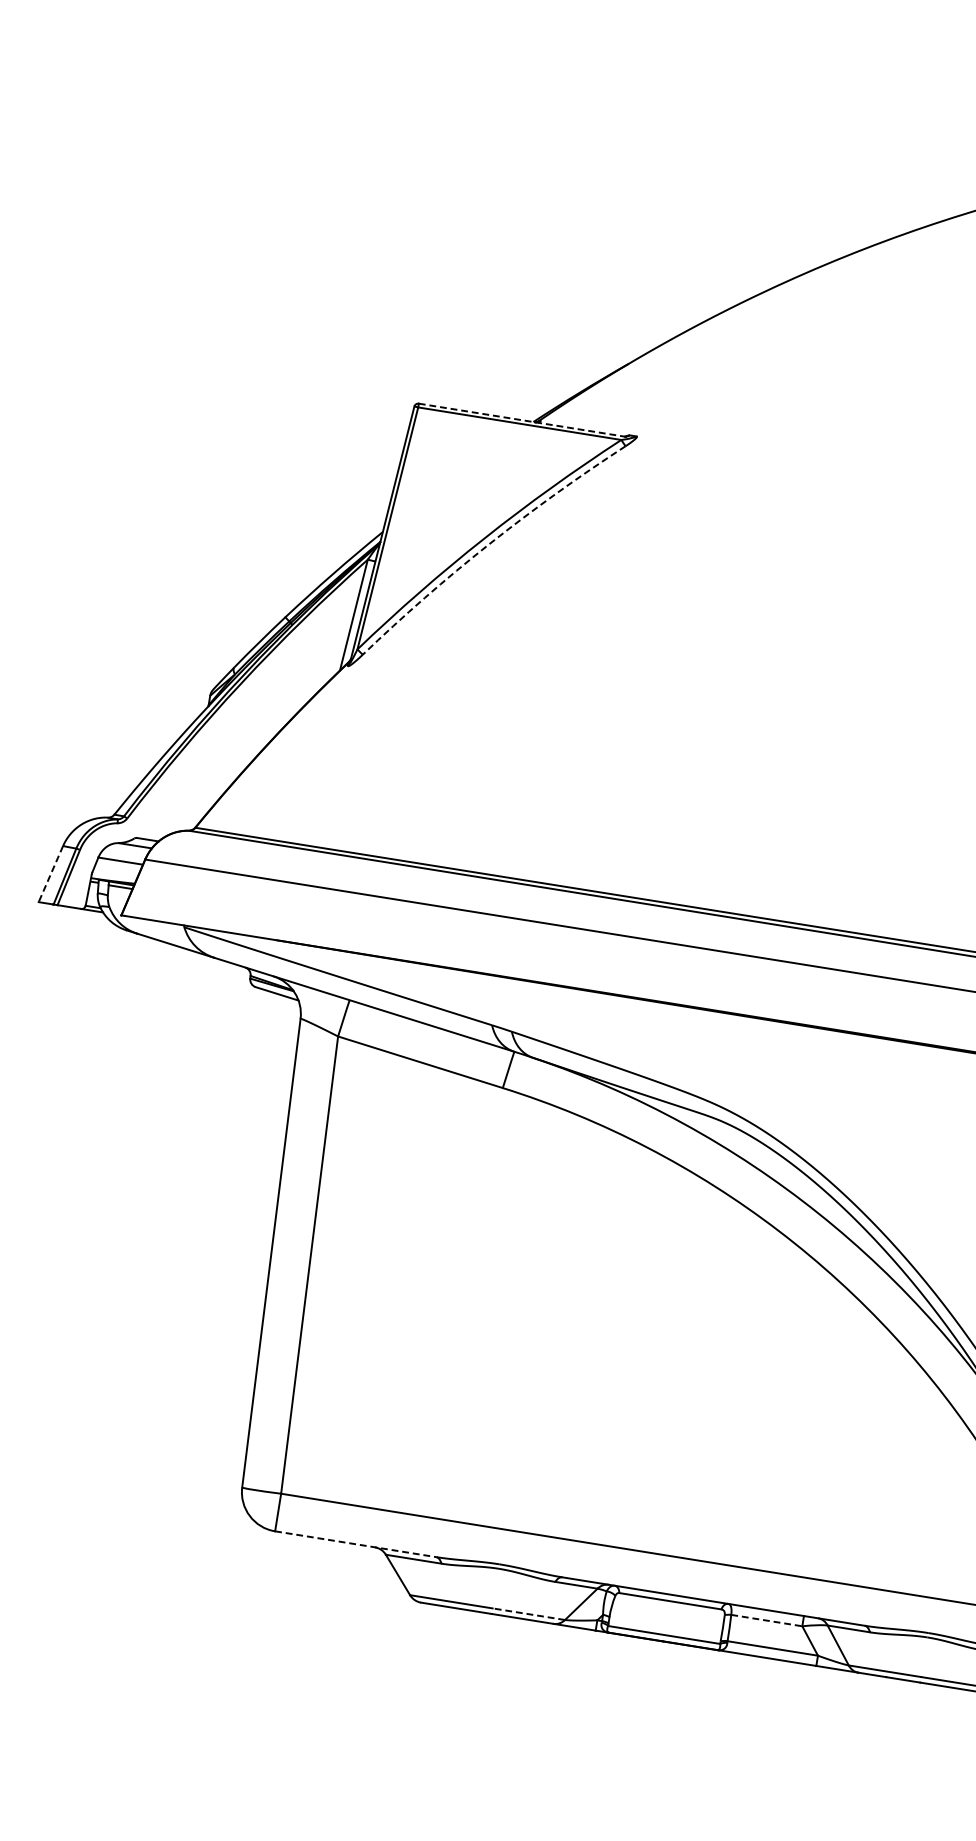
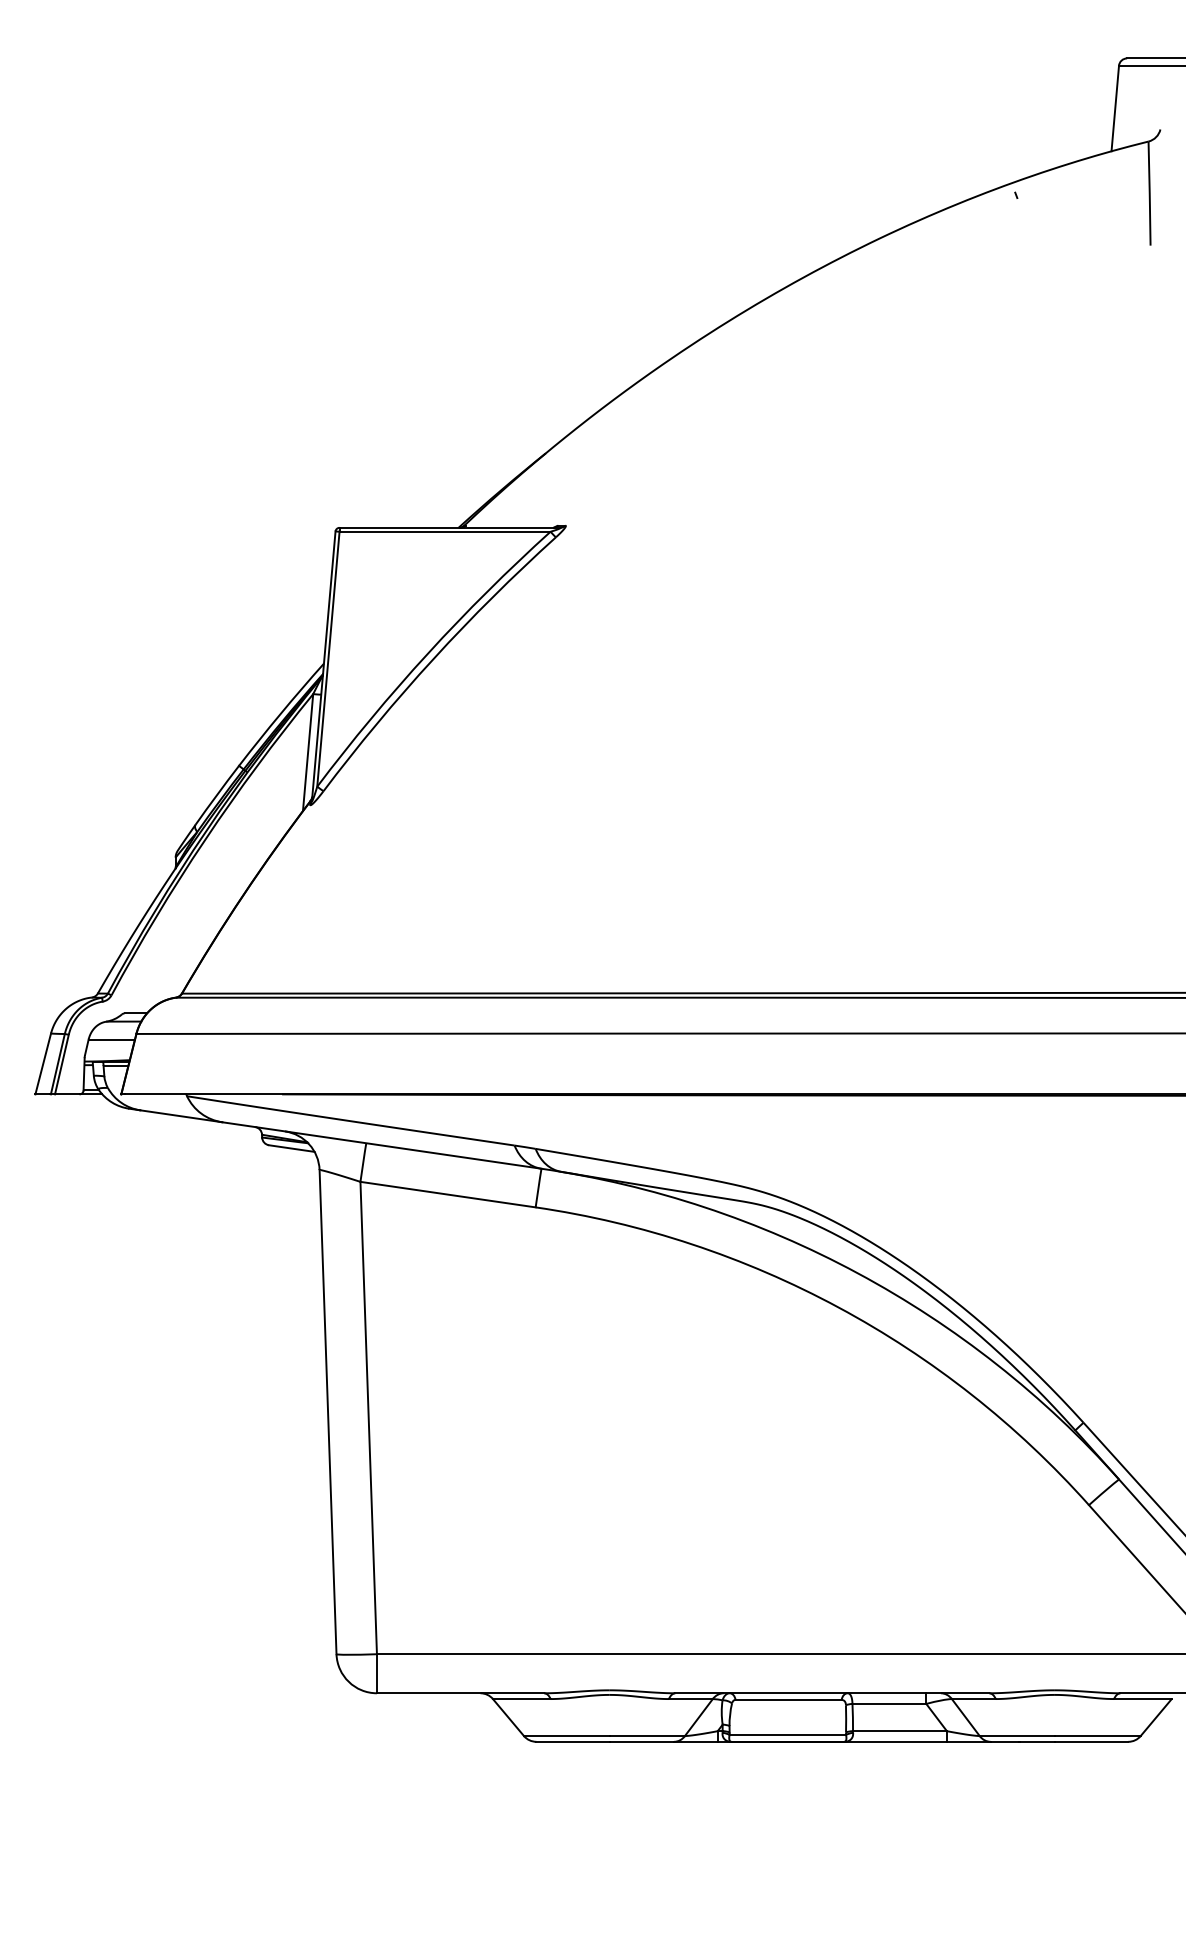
line: (525, 420) -> (450, 527), dashed -> solid
arc: (489, 543) -> (433, 658), dashed -> solid
line: (51, 874) -> (43, 1064), dashed -> solid
line: (355, 1544) -> (460, 1693), dashed -> solid
line: (528, 1614) -> (647, 1736), dashed -> solid
line: (766, 1620) -> (889, 1703), dashed -> solid

